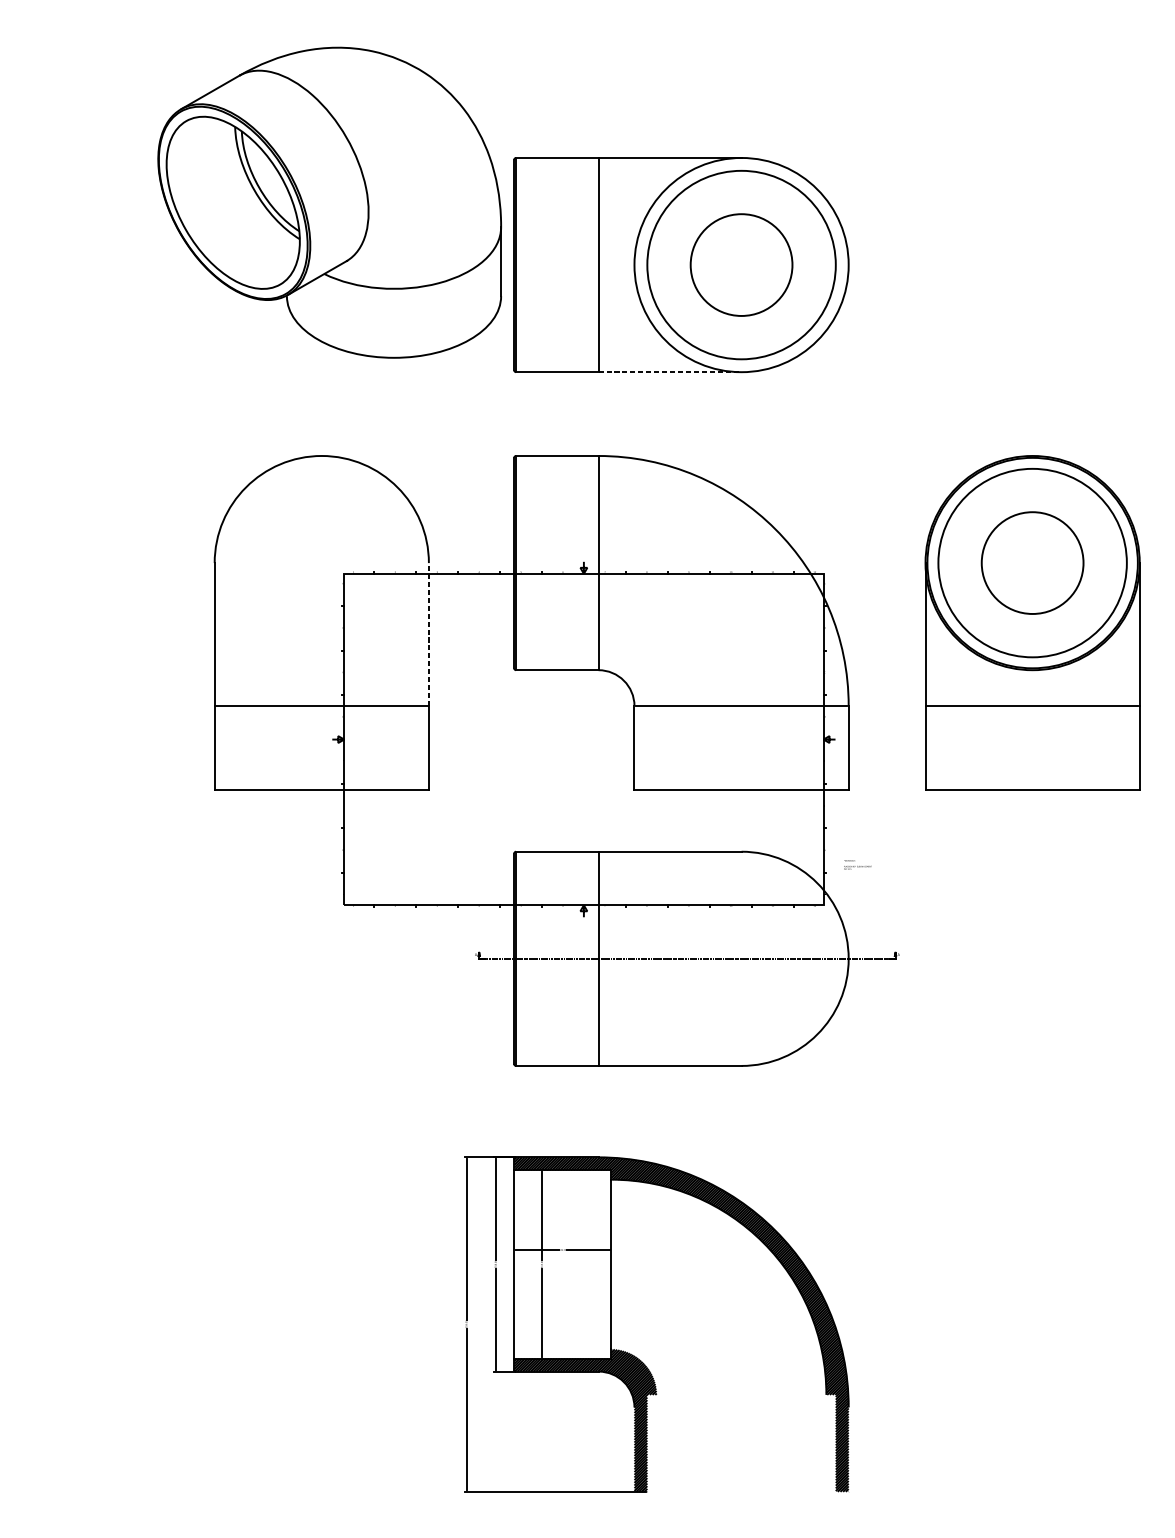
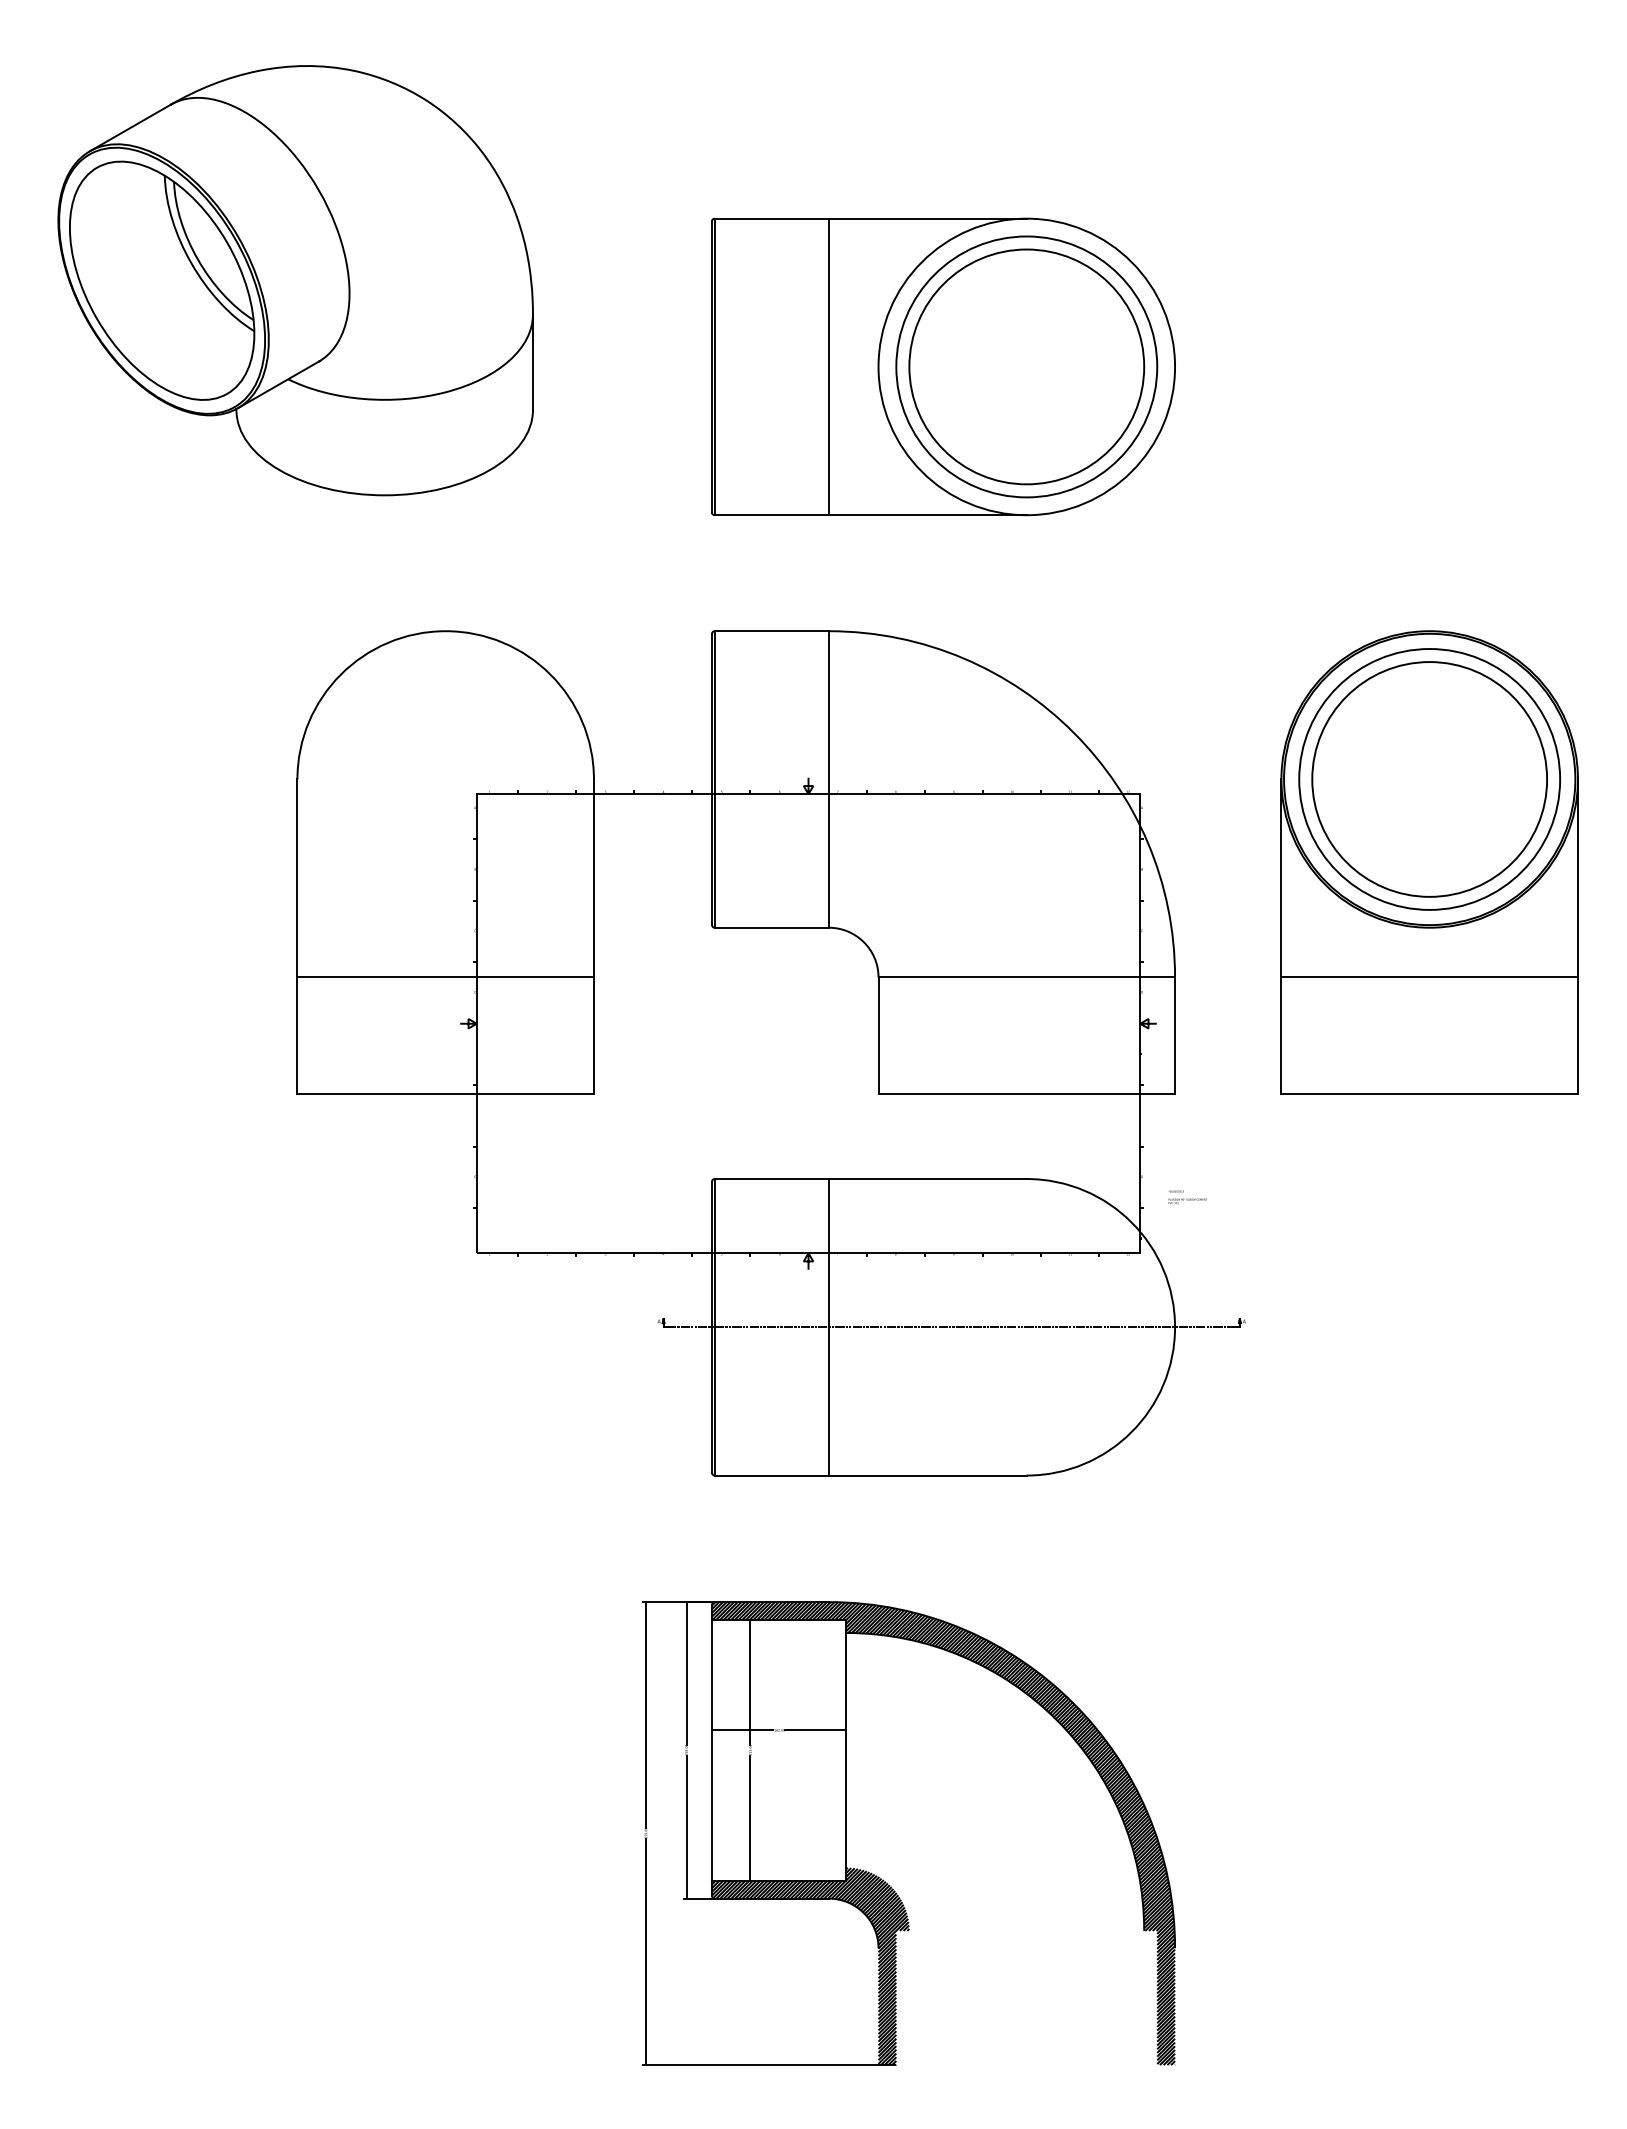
part: (329, 202) -> (295, 280), moved
circle: (741, 264) -> (1026, 366), size x1.67
line: (669, 372) -> (927, 515), dashed -> solid
circle: (1032, 563) -> (1429, 779), size x1.67
line: (428, 634) -> (593, 878), dashed -> solid

